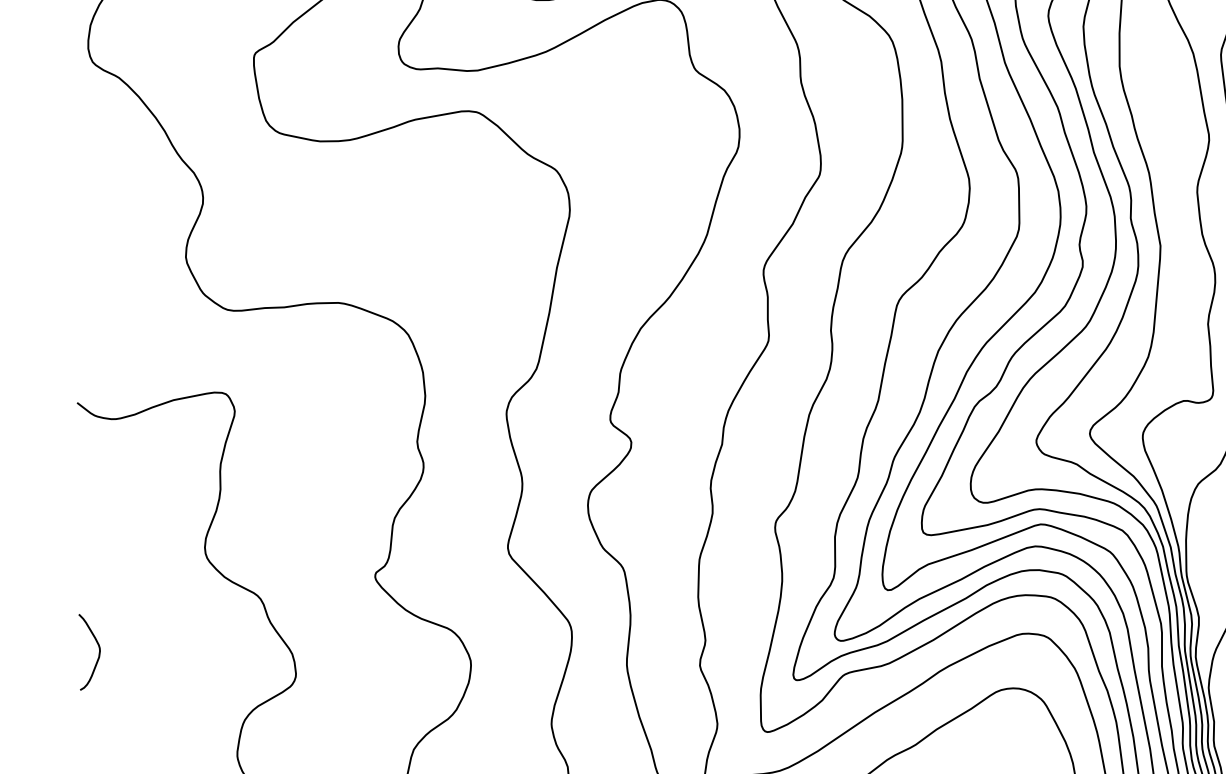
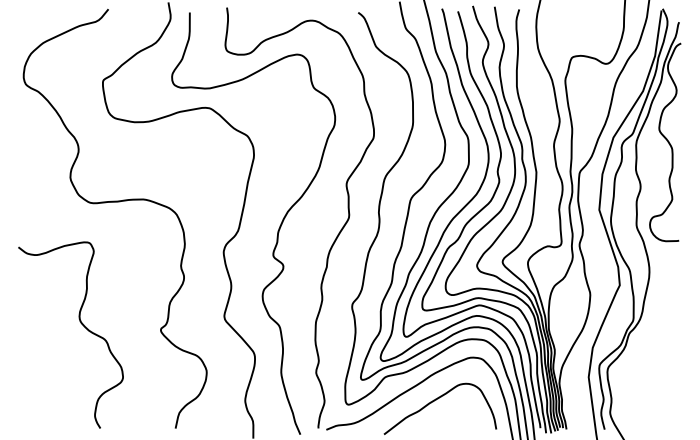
curve: (98, 652) -> (28, 366), removed

